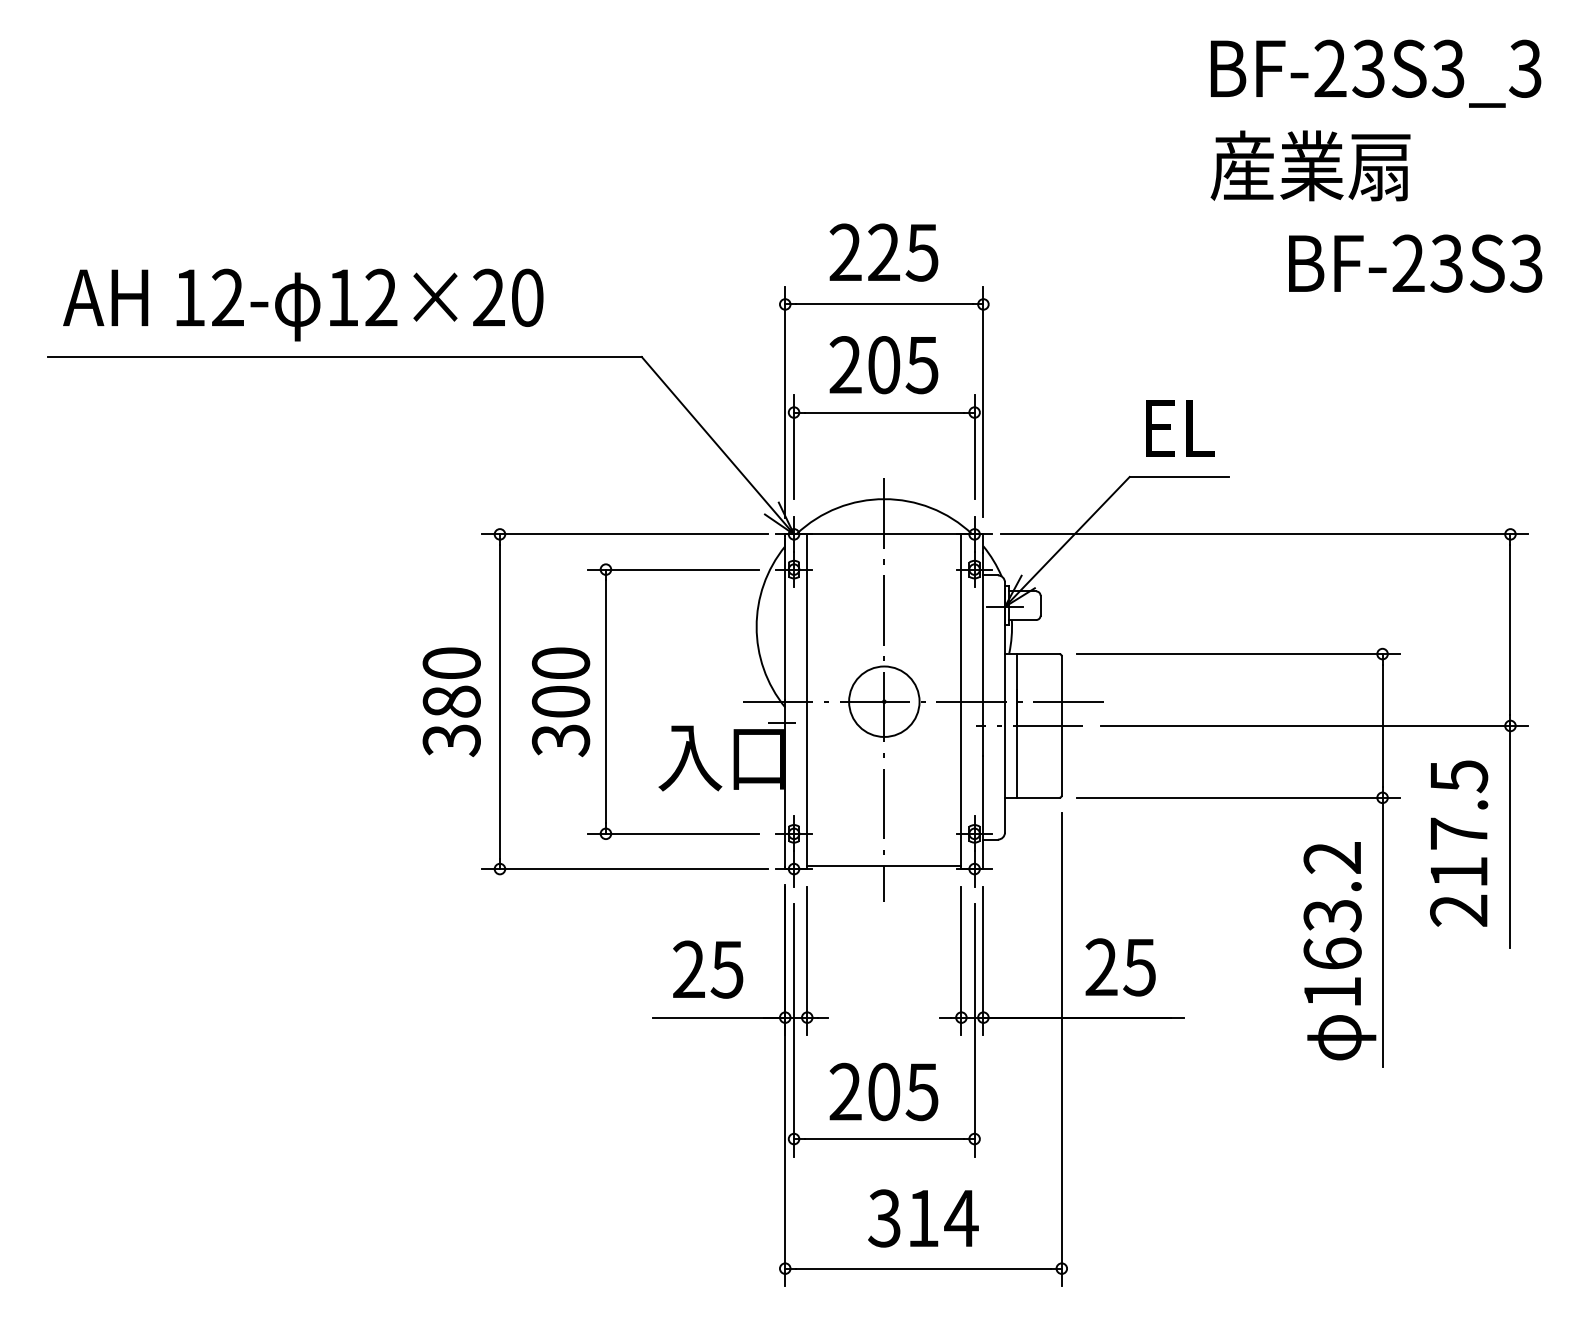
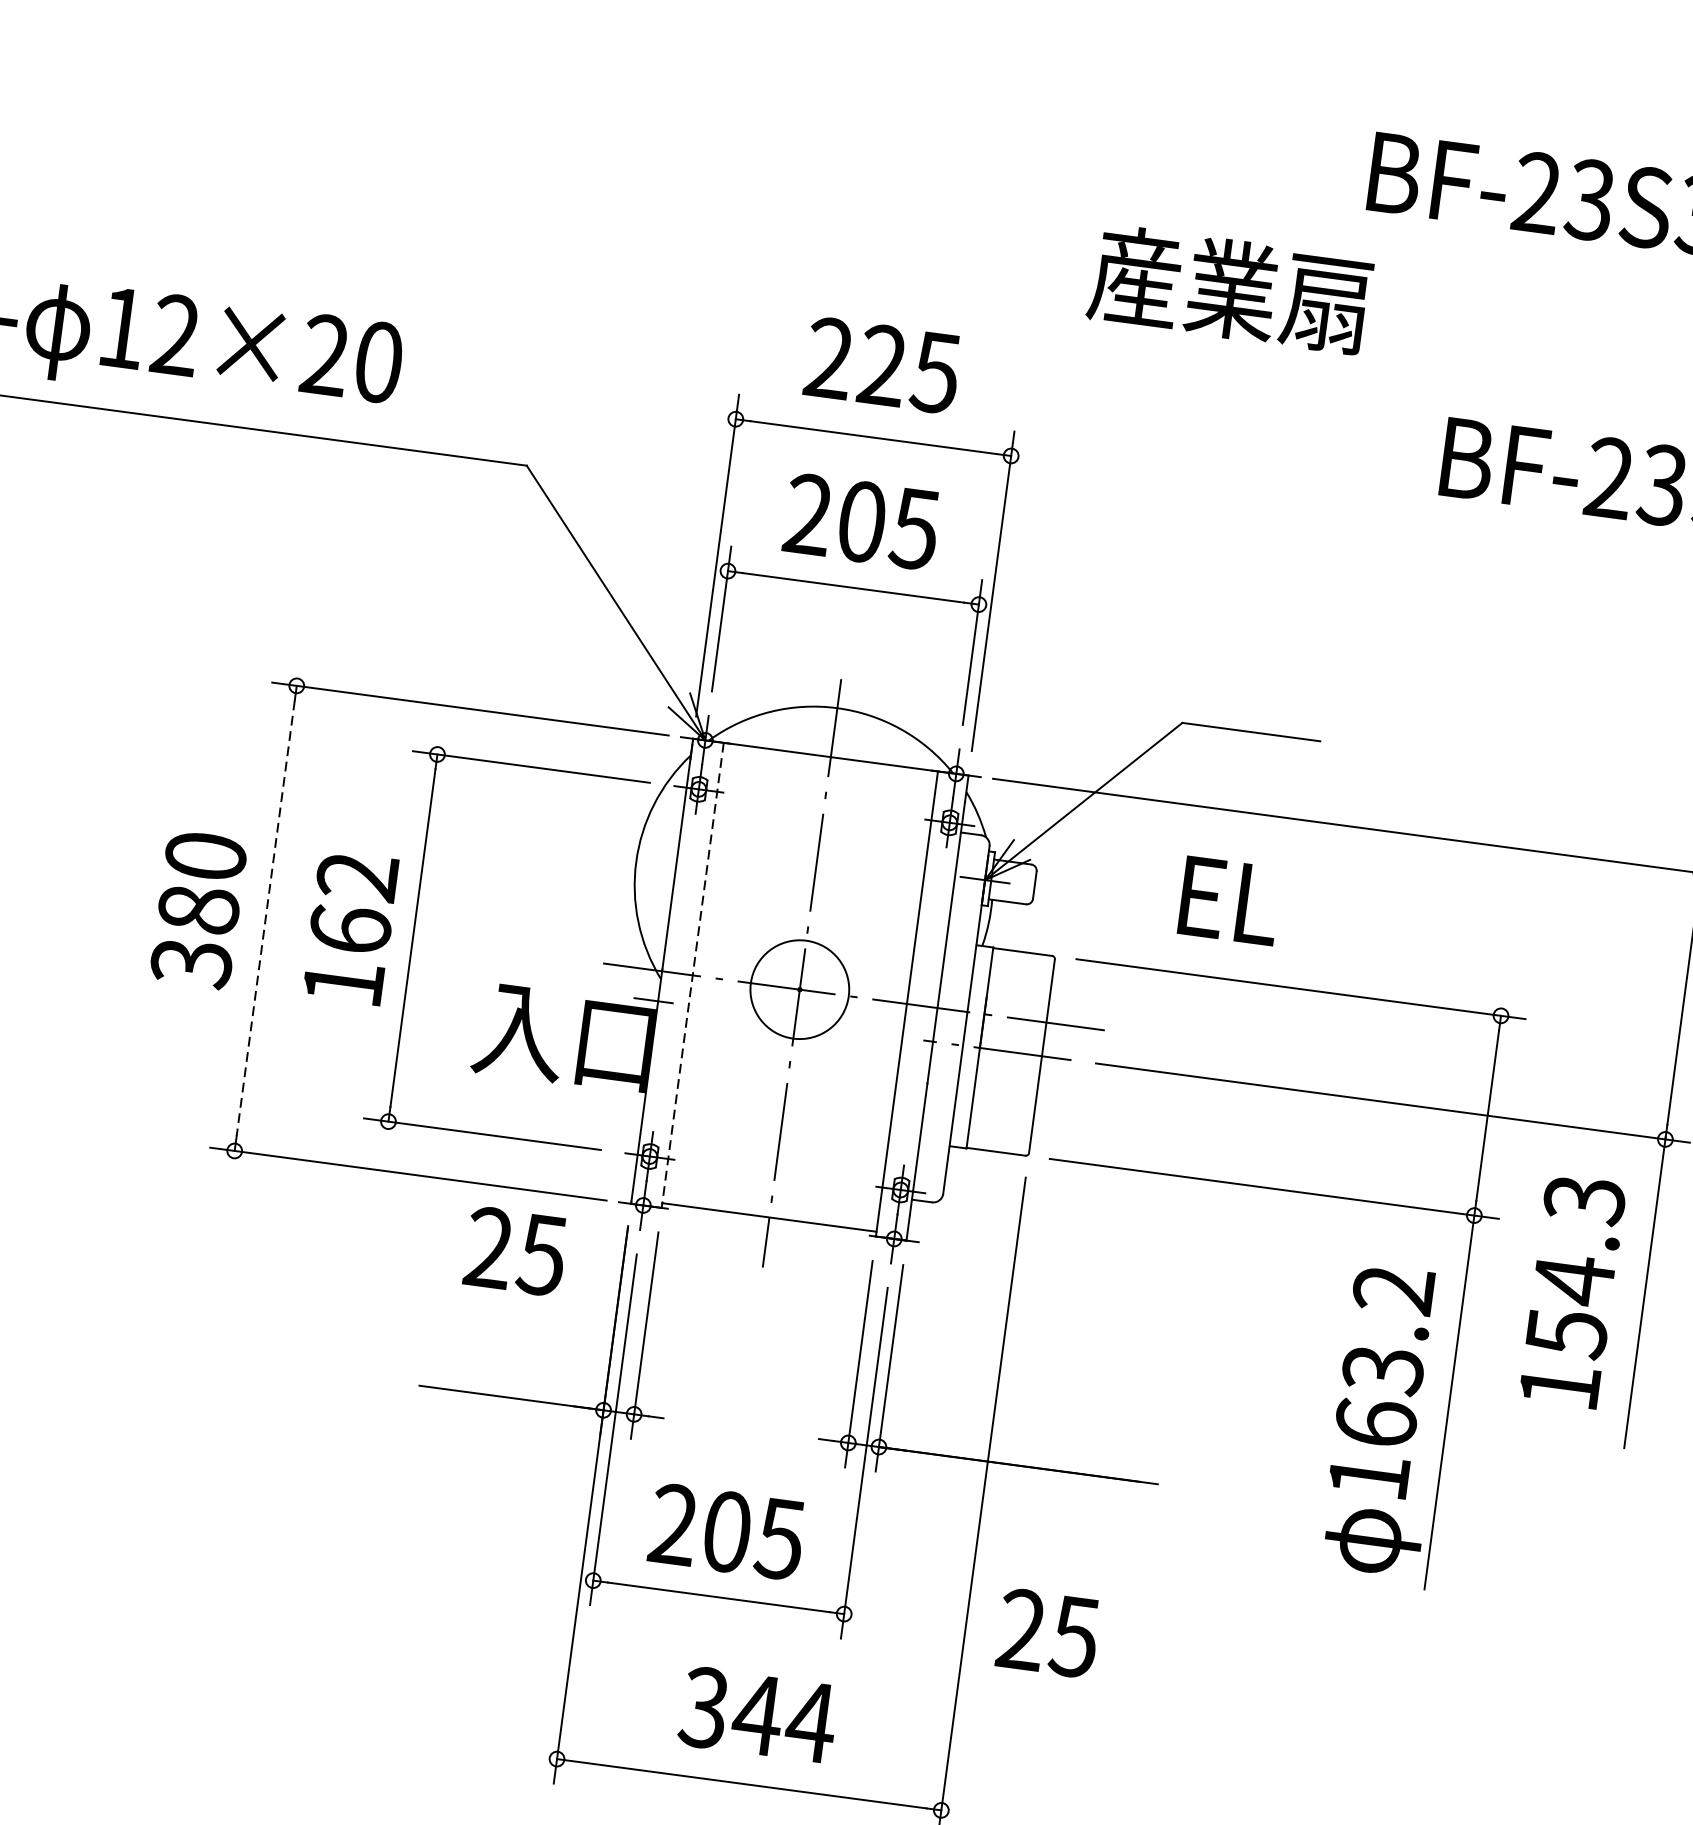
text: (1310, 165) -> (1230, 288), moved
text: (1180, 428) -> (1230, 901), moved
line: (499, 701) -> (265, 918), solid -> dashed
text: (560, 702) -> (349, 930), 300 -> 162
line: (807, 702) -> (692, 976), solid -> dashed
text: (1459, 843) -> (1572, 1293), 217.5 -> 154.3
text: (1120, 967) -> (1047, 1633), moved
text: (708, 969) -> (516, 1251), moved
text: (922, 1218) -> (757, 1714), 314 -> 344

